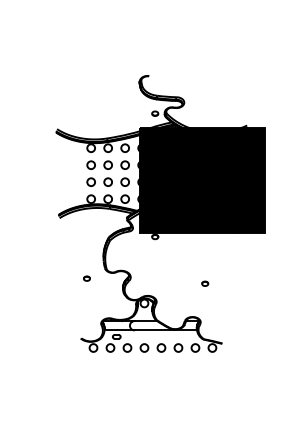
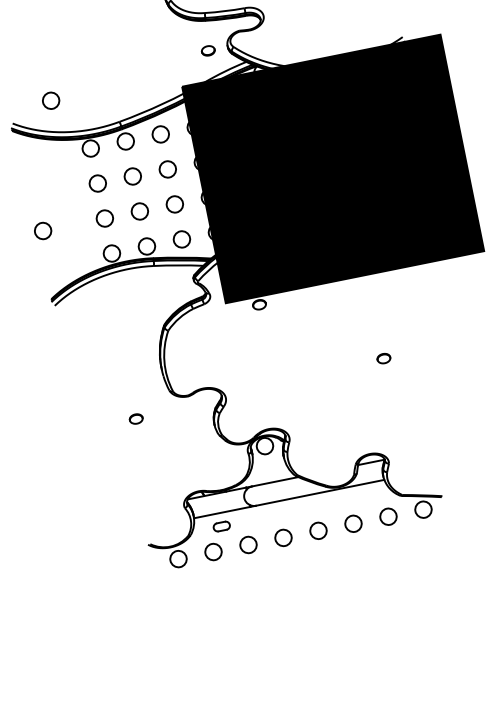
circle: (76, 121) -> (49, 99), added
circle: (60, 181) -> (41, 229), added
part: (205, 283) -> (384, 357), moved

